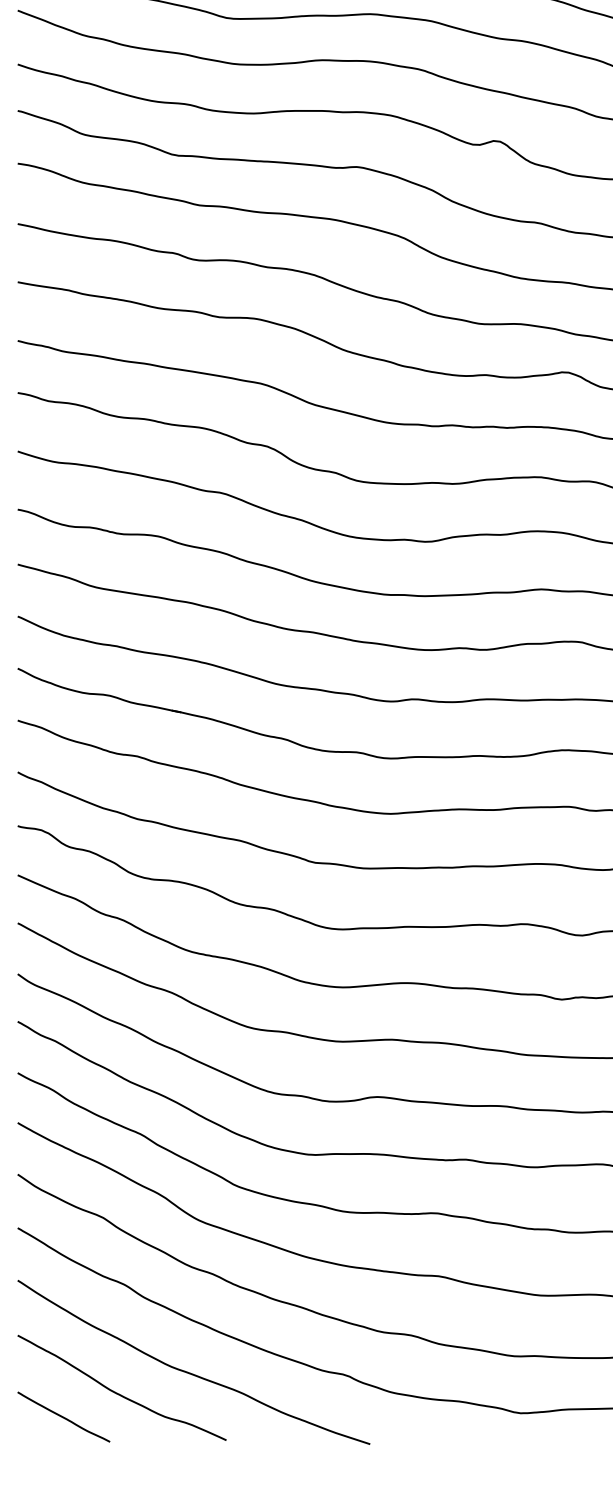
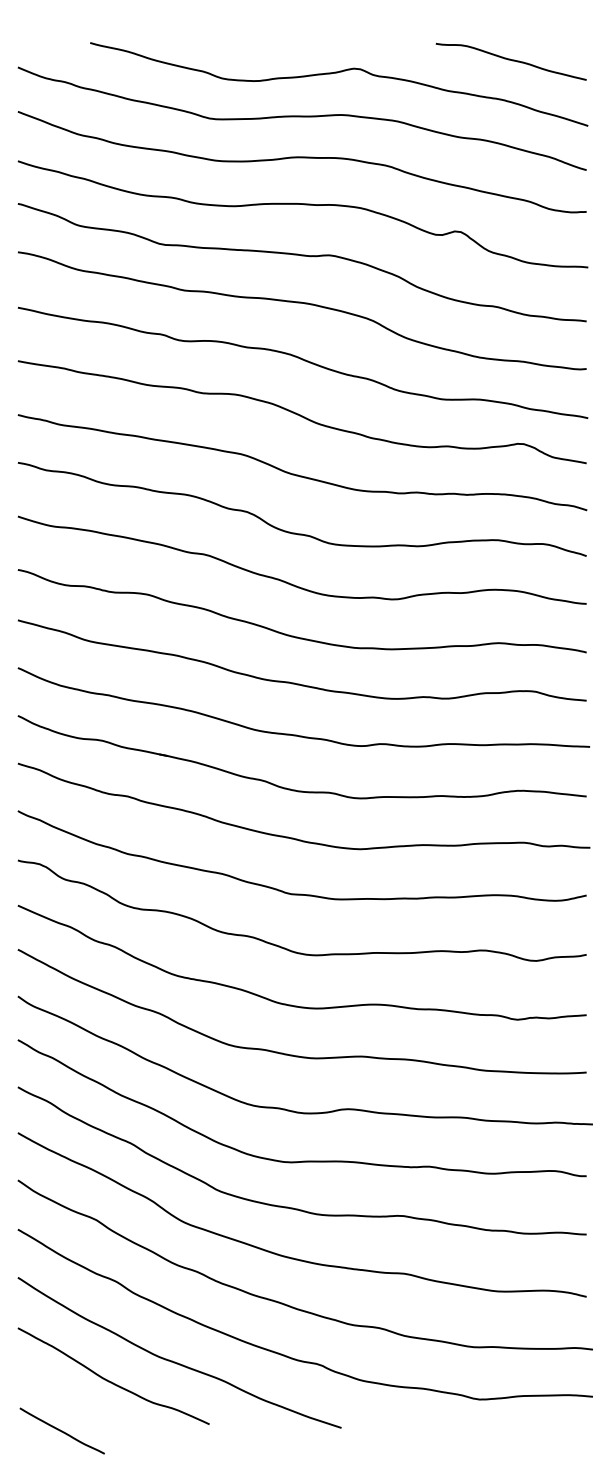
curve: (63, 1416) -> (61, 1430), moved

